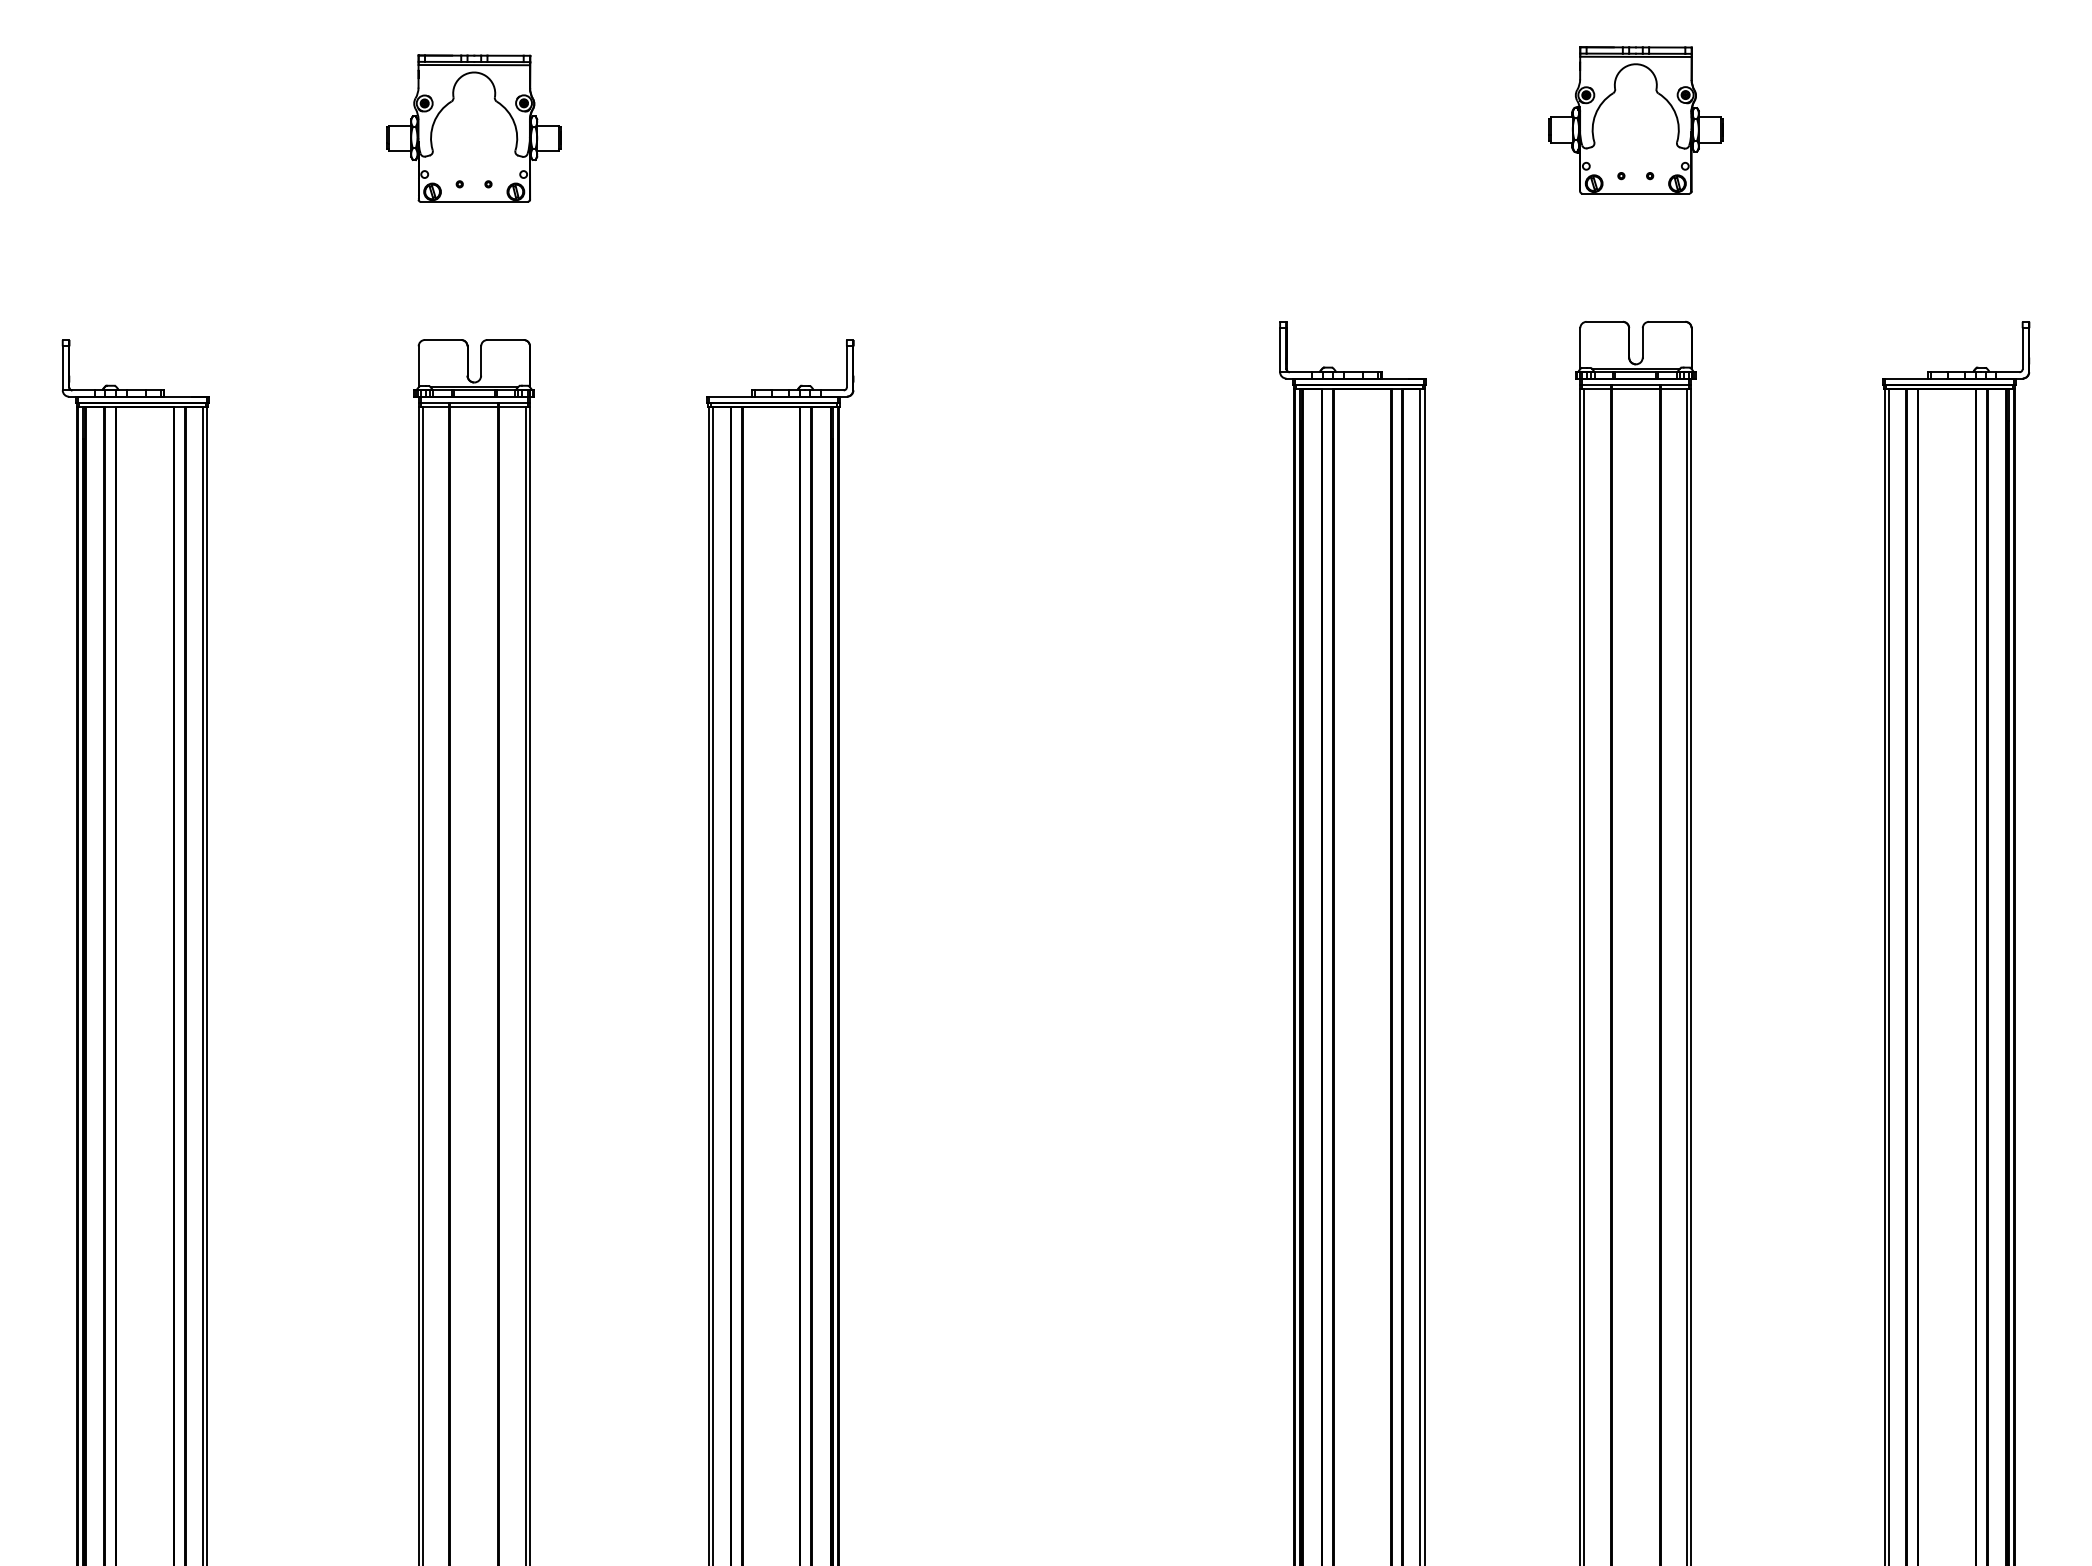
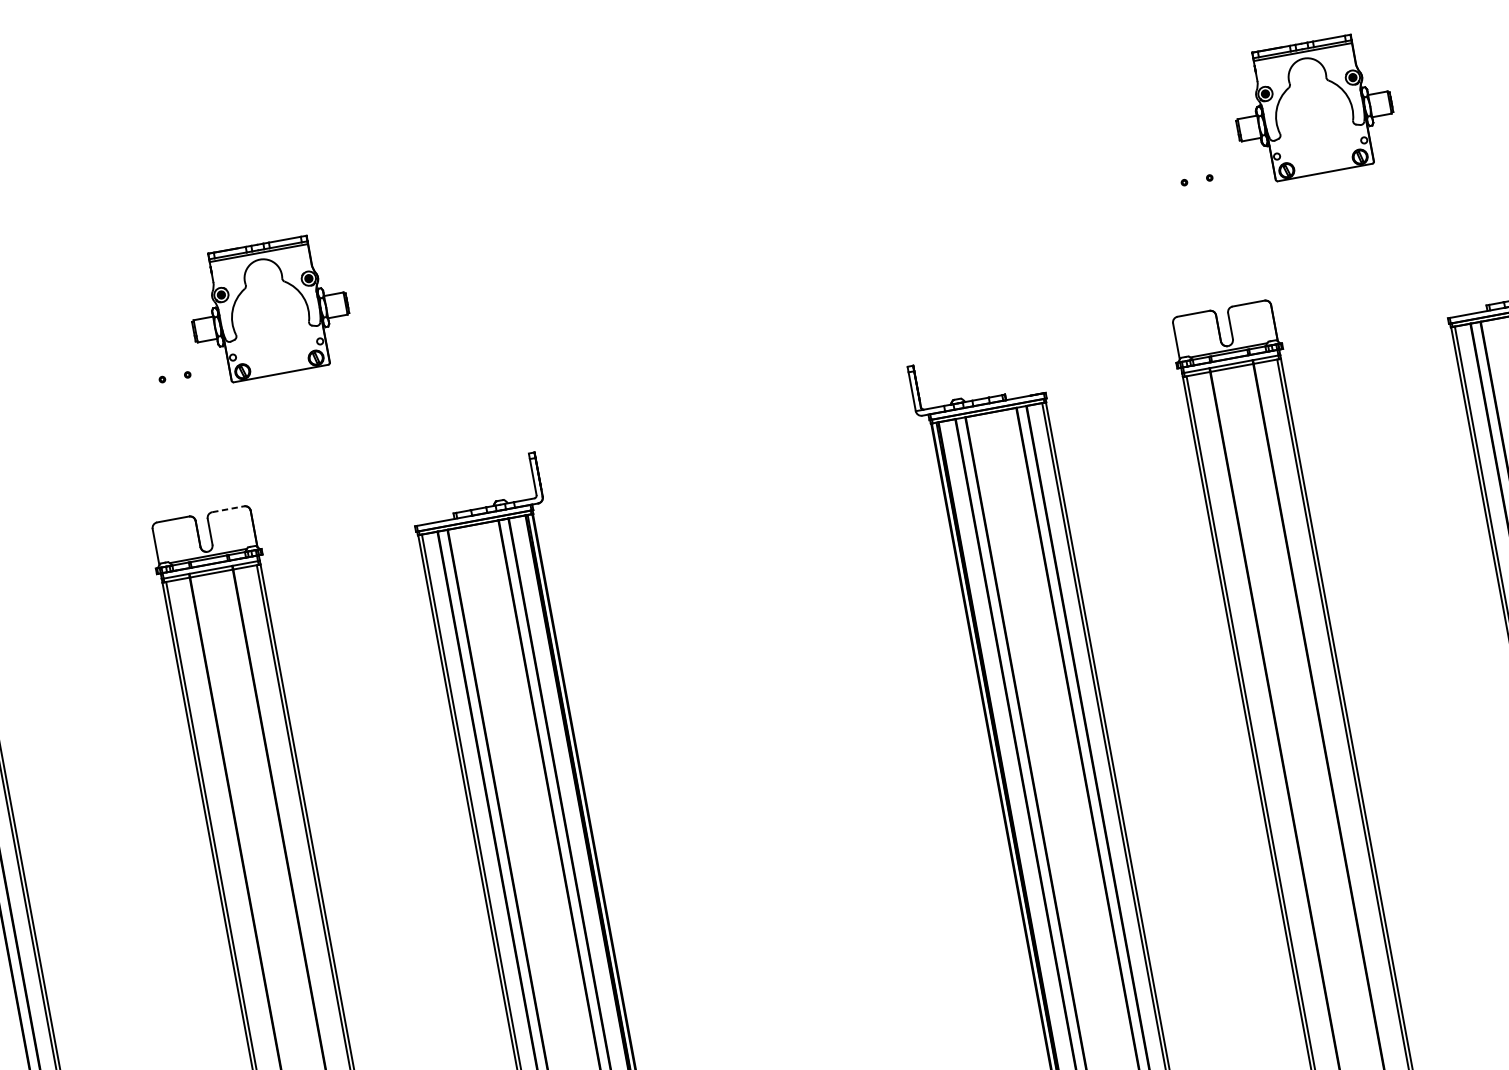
part: (1635, 120) -> (1312, 108), moved
part: (473, 128) -> (268, 309), moved
line: (506, 339) -> (228, 508), solid -> dashed

